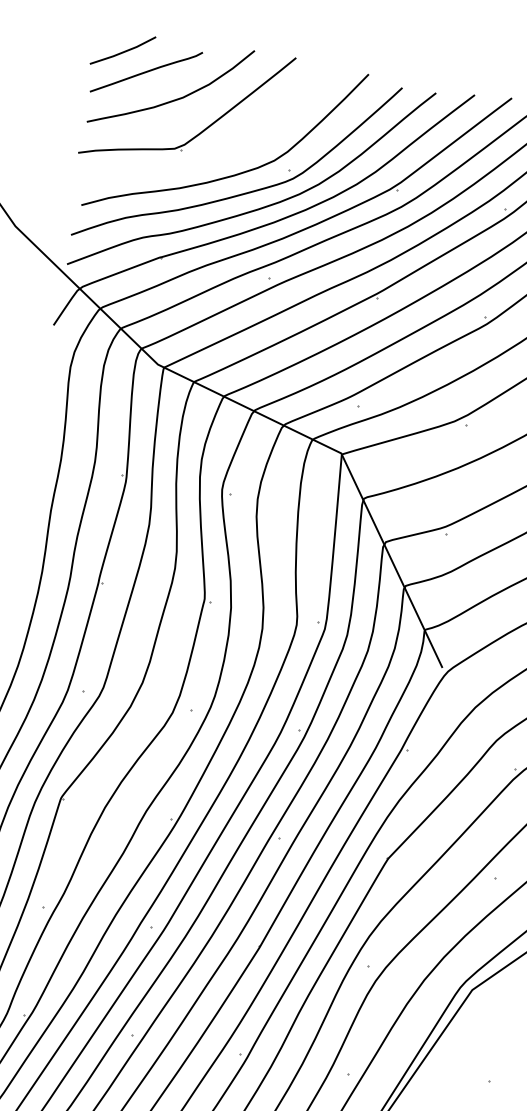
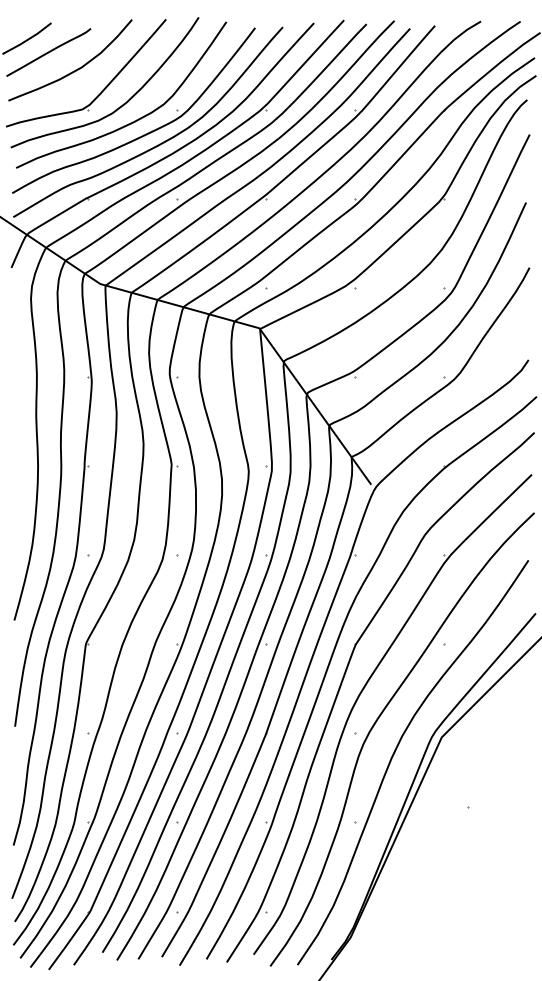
curve: (220, 153) -> (119, 106), added

